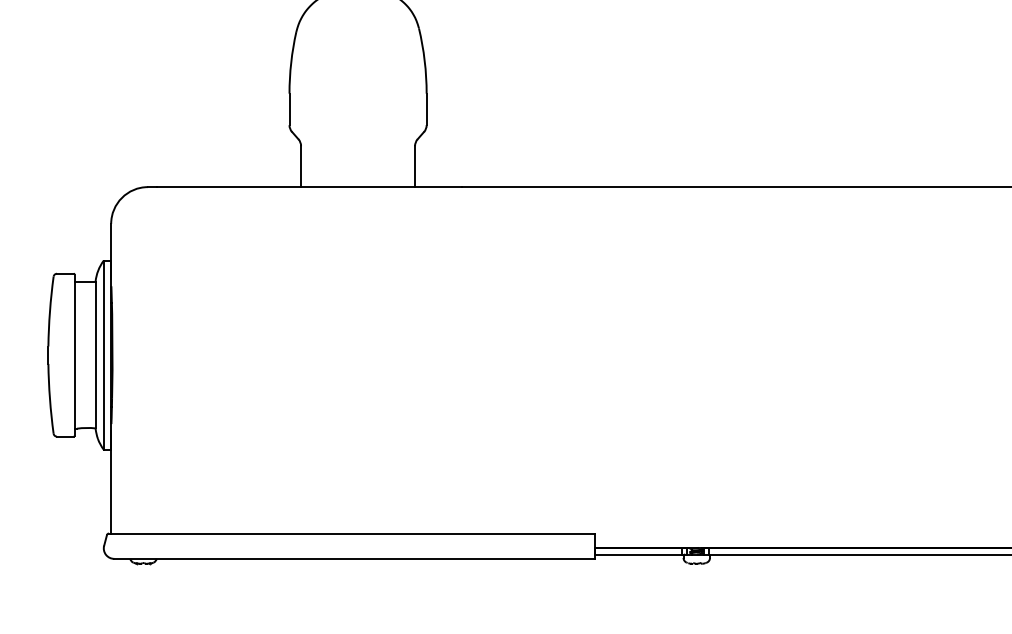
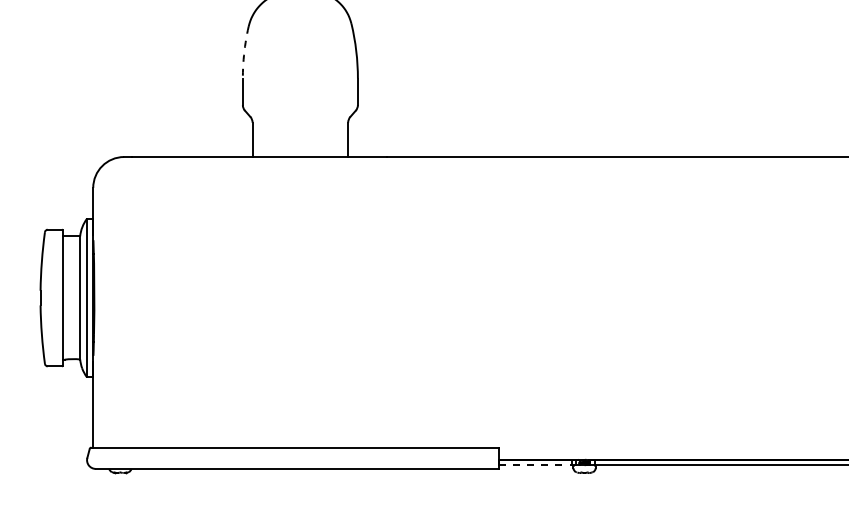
arc: (291, 62) -> (244, 52), solid -> dashed
line: (638, 554) -> (535, 465), solid -> dashed

